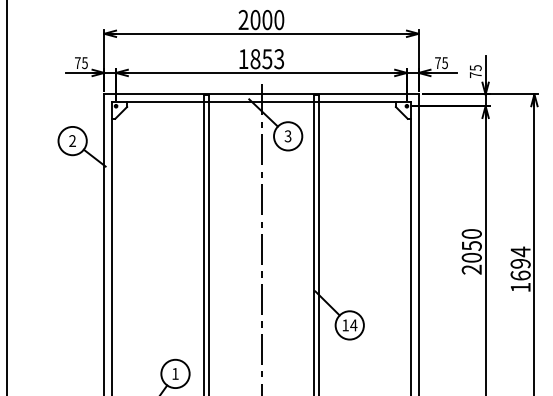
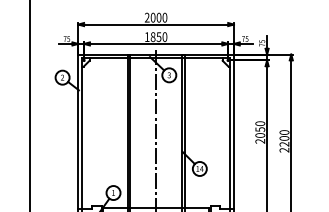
text: (278, 57) -> (164, 36), 1853 -> 1850
text: (520, 269) -> (284, 141), 1694 -> 2200

